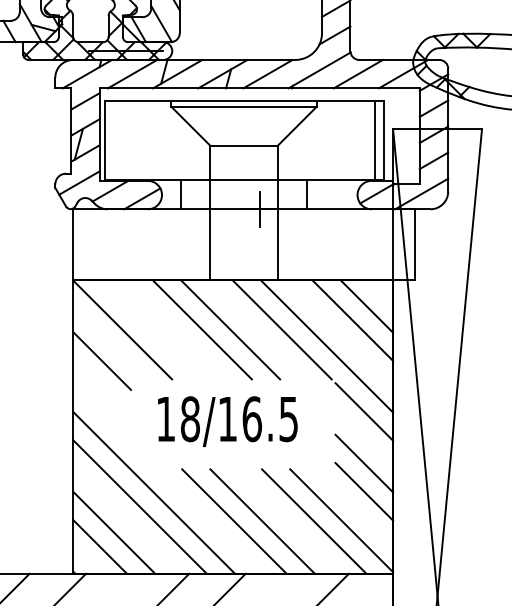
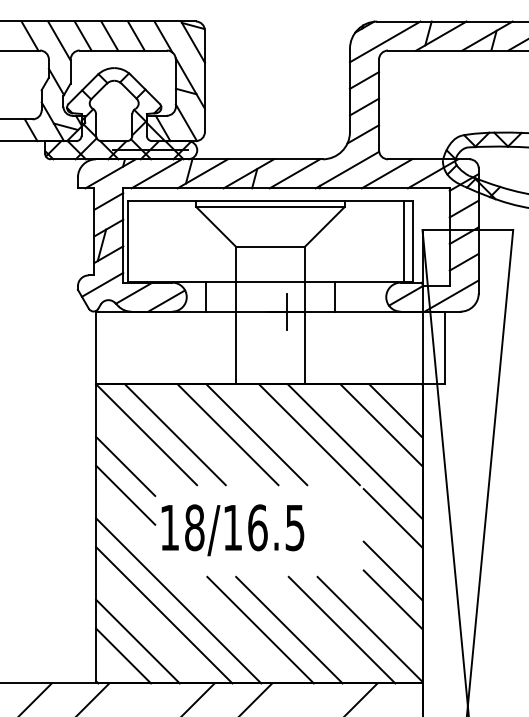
line: (149, 329) -> (174, 434), added
line: (101, 388) -> (125, 494), added
text: (227, 421) -> (232, 530), moved

